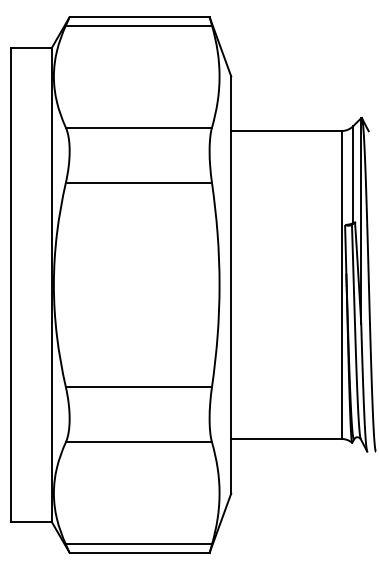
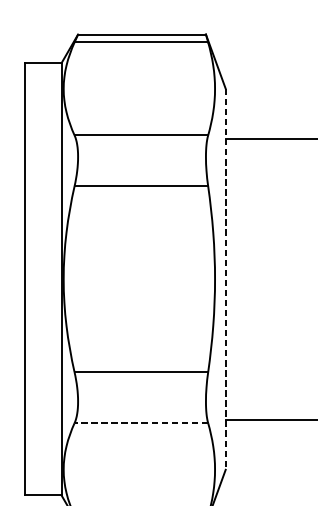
line: (231, 285) -> (225, 279), solid -> dashed
line: (138, 442) -> (140, 423), solid -> dashed

